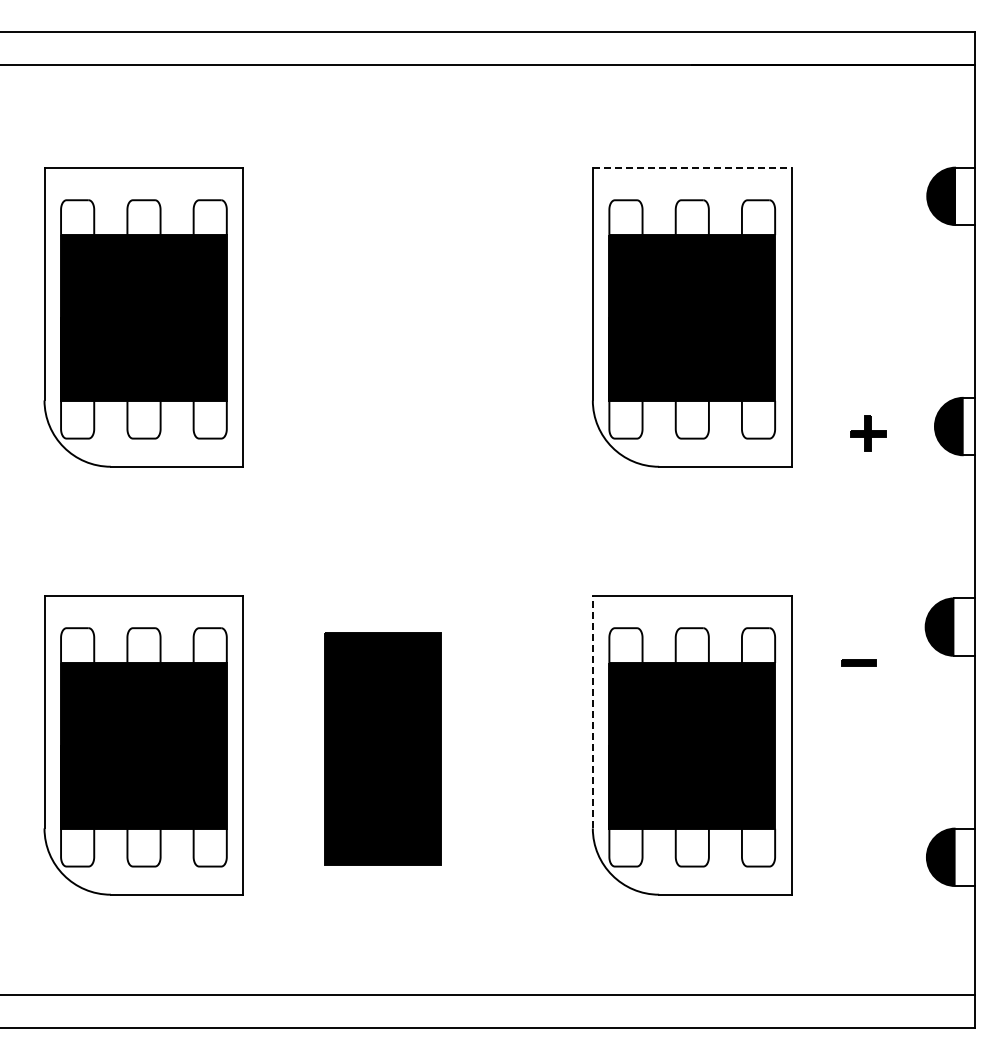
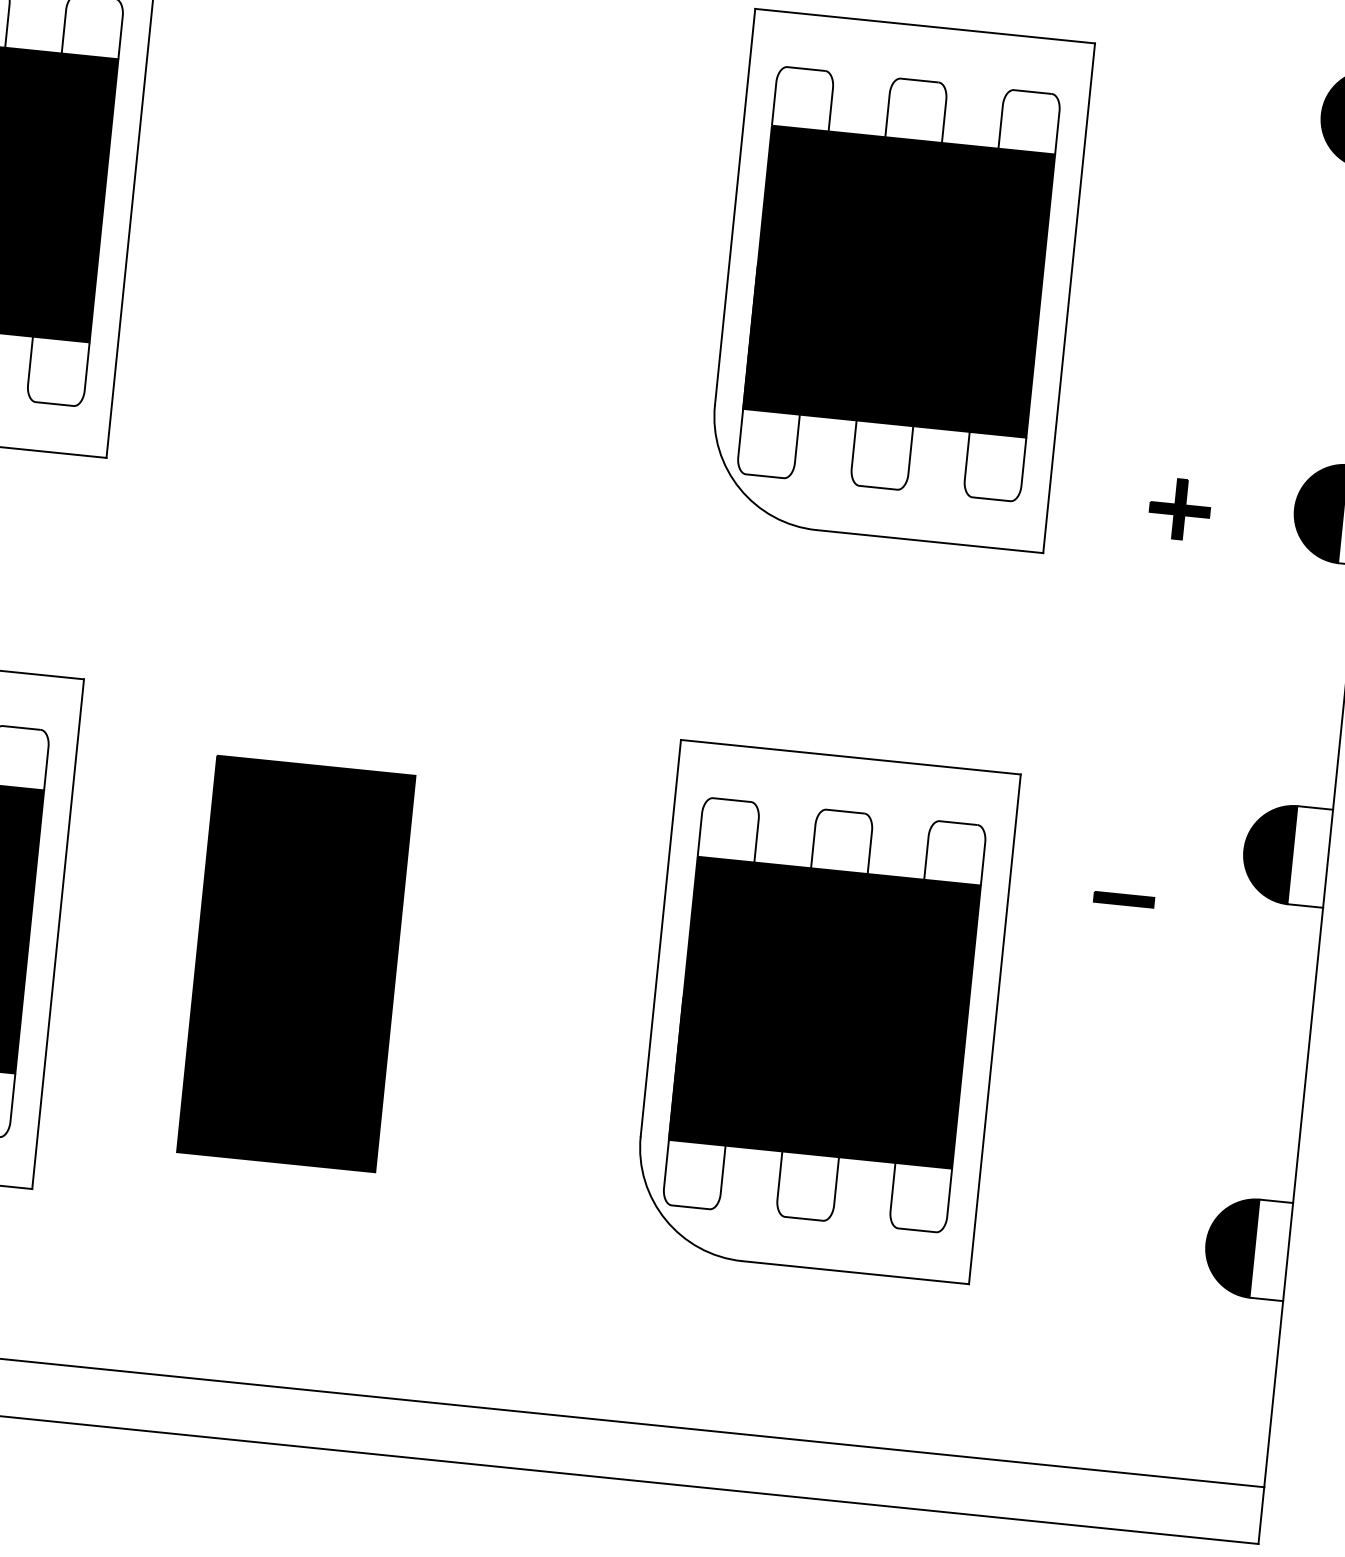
line: (692, 168) -> (925, 26), dashed -> solid
line: (592, 711) -> (660, 936), dashed -> solid

